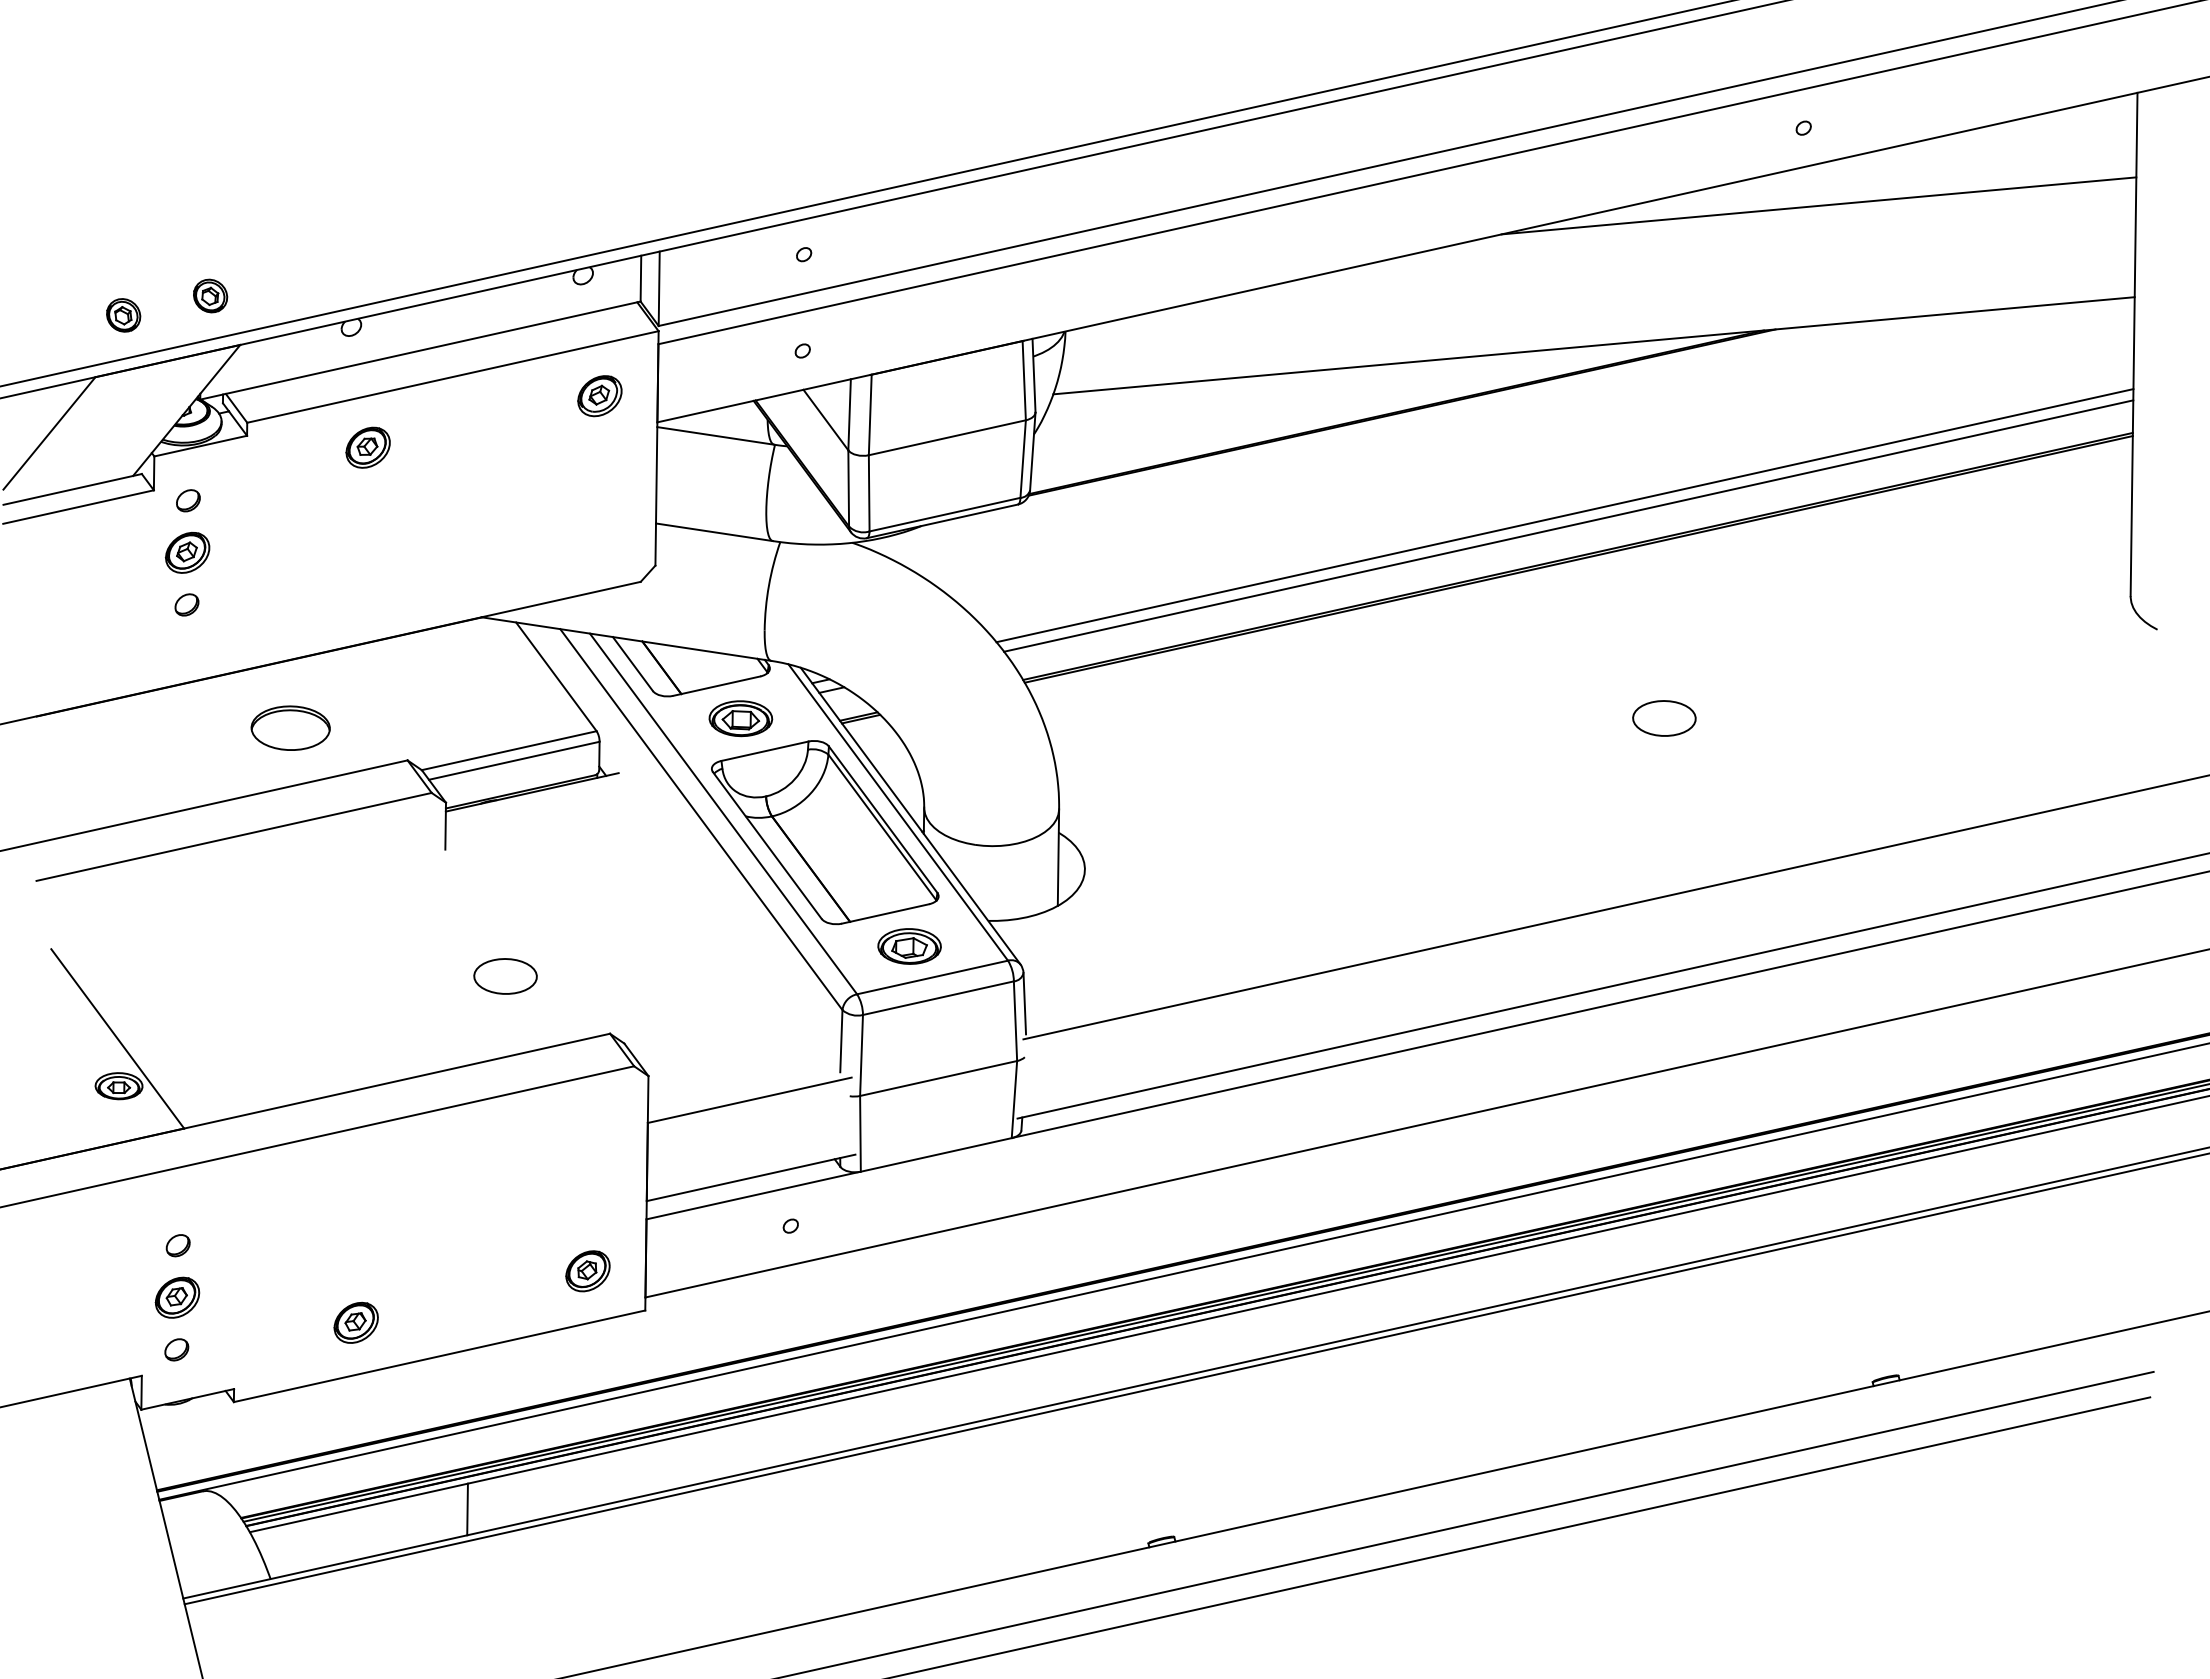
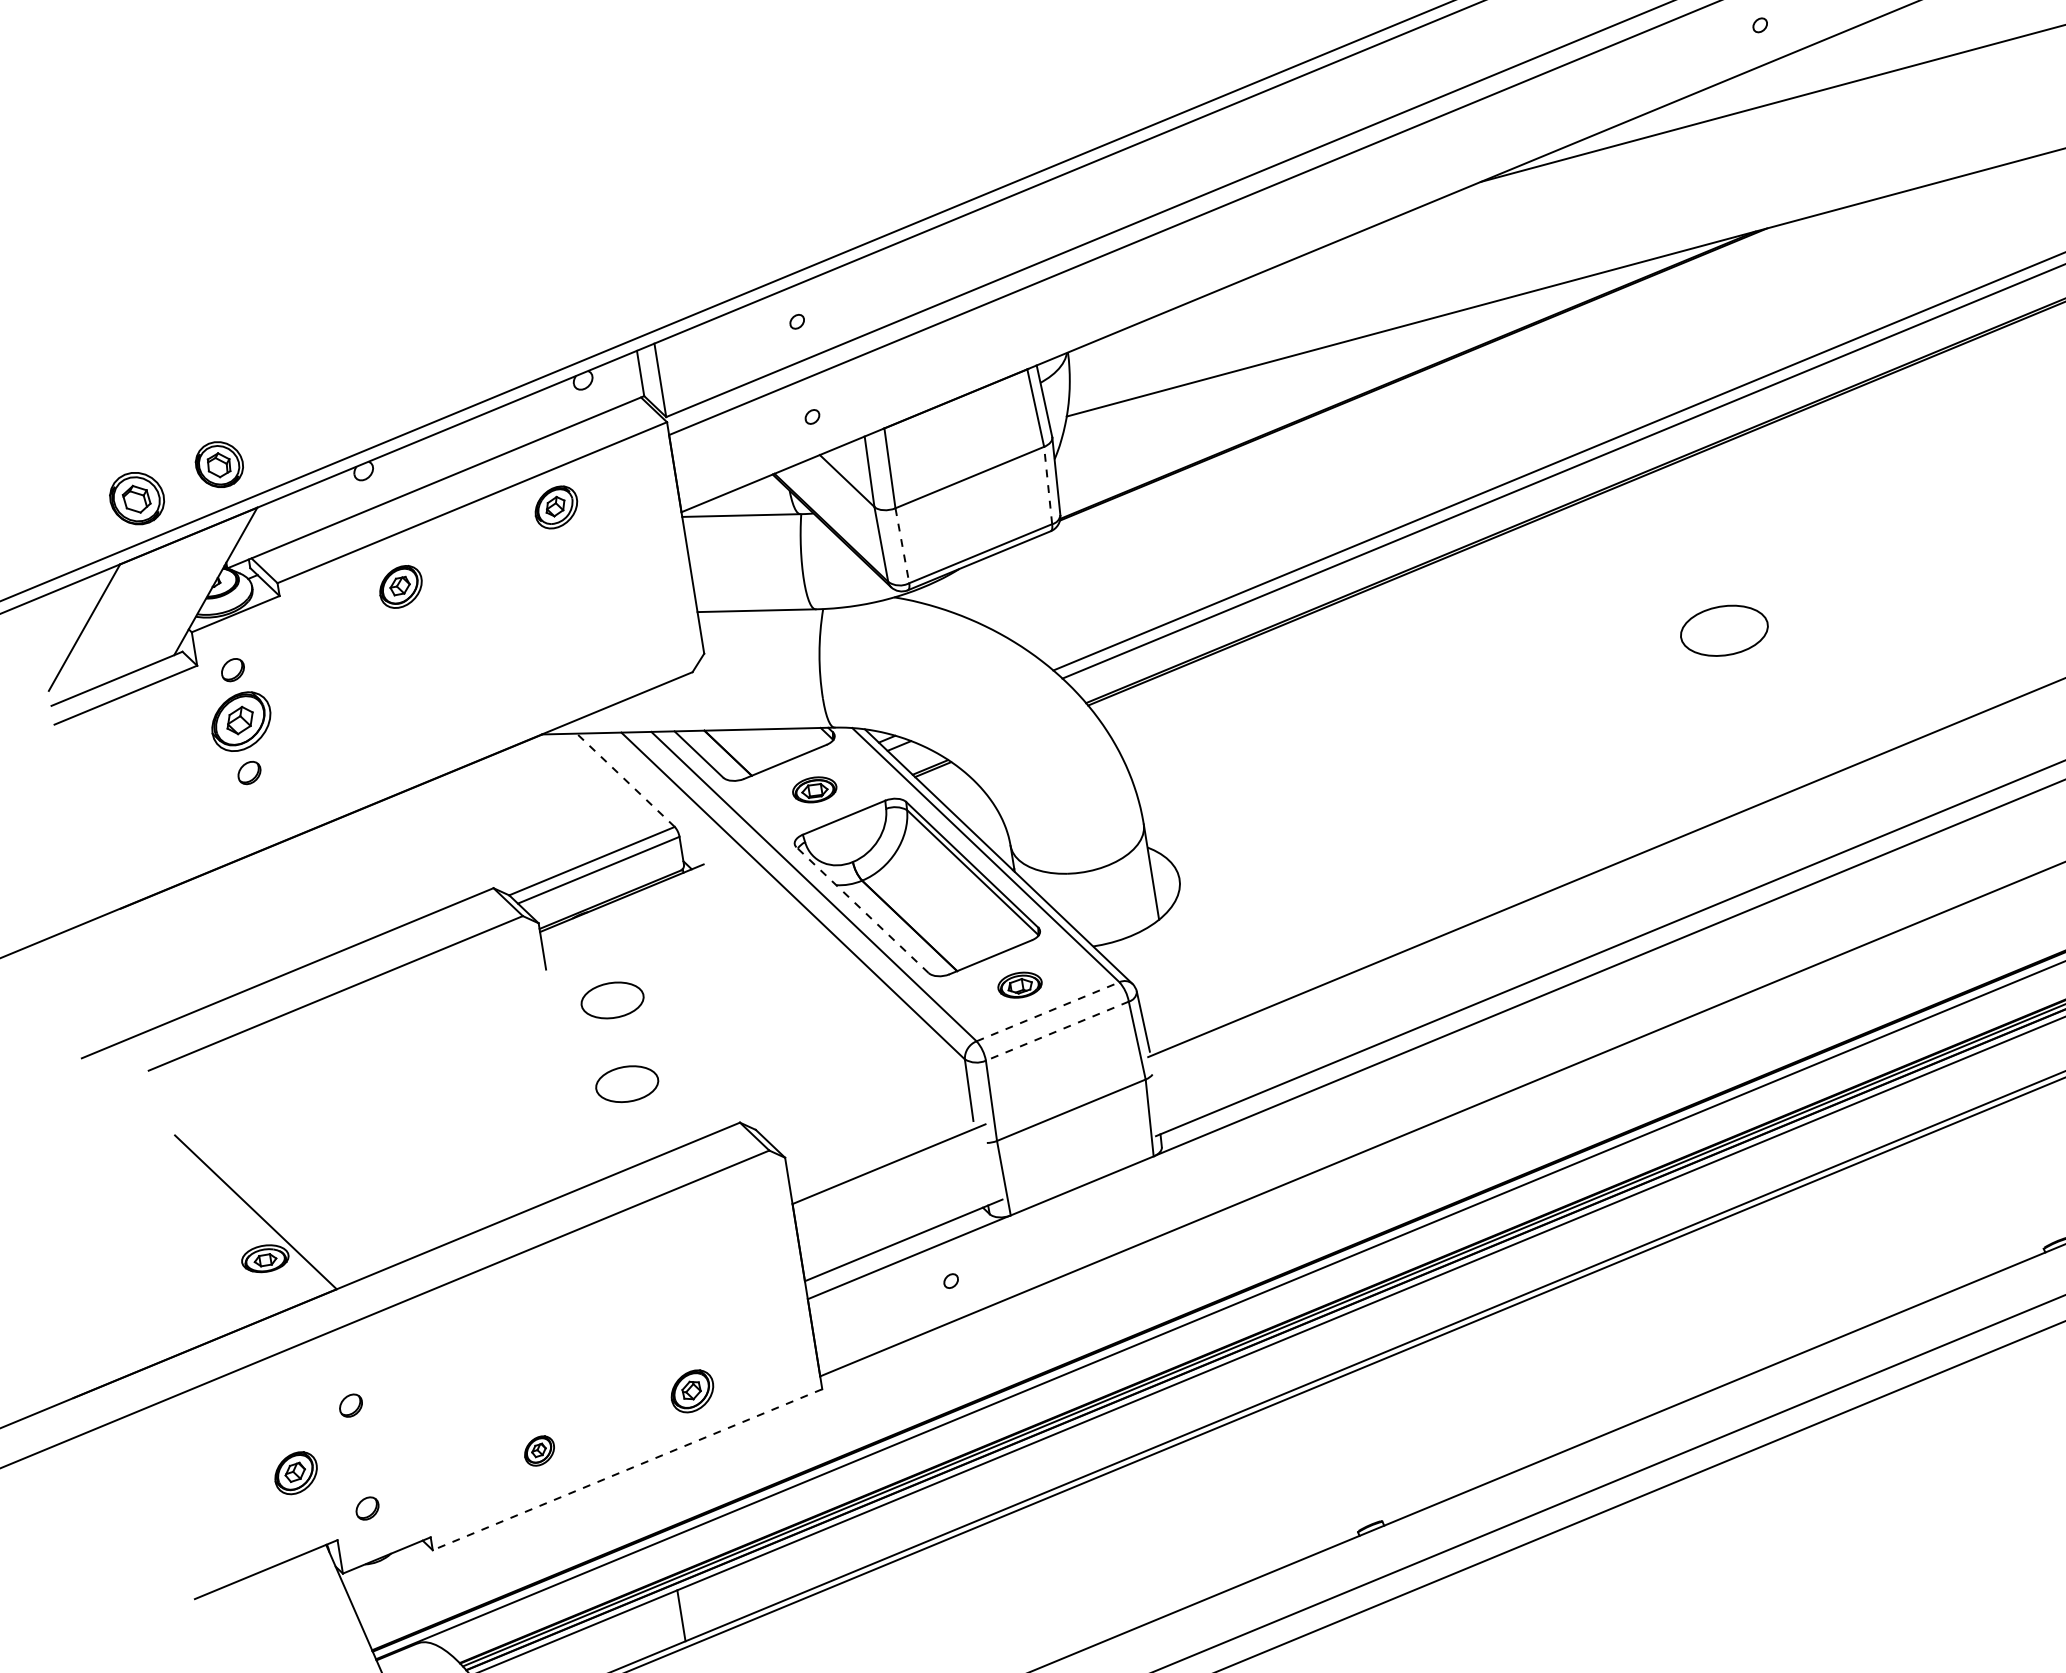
part: (210, 295) -> (219, 464), size x1.4
part: (123, 315) -> (137, 498), size x1.6
part: (599, 396) -> (556, 507), moved
line: (1023, 459) -> (1048, 485), solid -> dashed
line: (869, 493) -> (902, 545), solid -> dashed
part: (187, 552) -> (240, 721), size x1.4
line: (556, 676) -> (625, 779), solid -> dashed
part: (740, 718) -> (814, 789), size x0.7
part: (1664, 718) -> (1724, 630), size x1.4
part: (290, 727) -> (372, 875), removed
line: (767, 845) -> (862, 910), solid -> dashed
part: (505, 891) -> (612, 1000), added
part: (909, 946) -> (1019, 985), size x0.7
line: (933, 977) -> (1048, 1011), solid -> dashed
line: (937, 998) -> (1056, 1031), solid -> dashed
part: (587, 1271) -> (691, 1391), moved
part: (177, 1297) -> (296, 1472), moved
part: (355, 1322) -> (538, 1450), size x0.7
line: (439, 1356) -> (627, 1469), solid -> dashed

